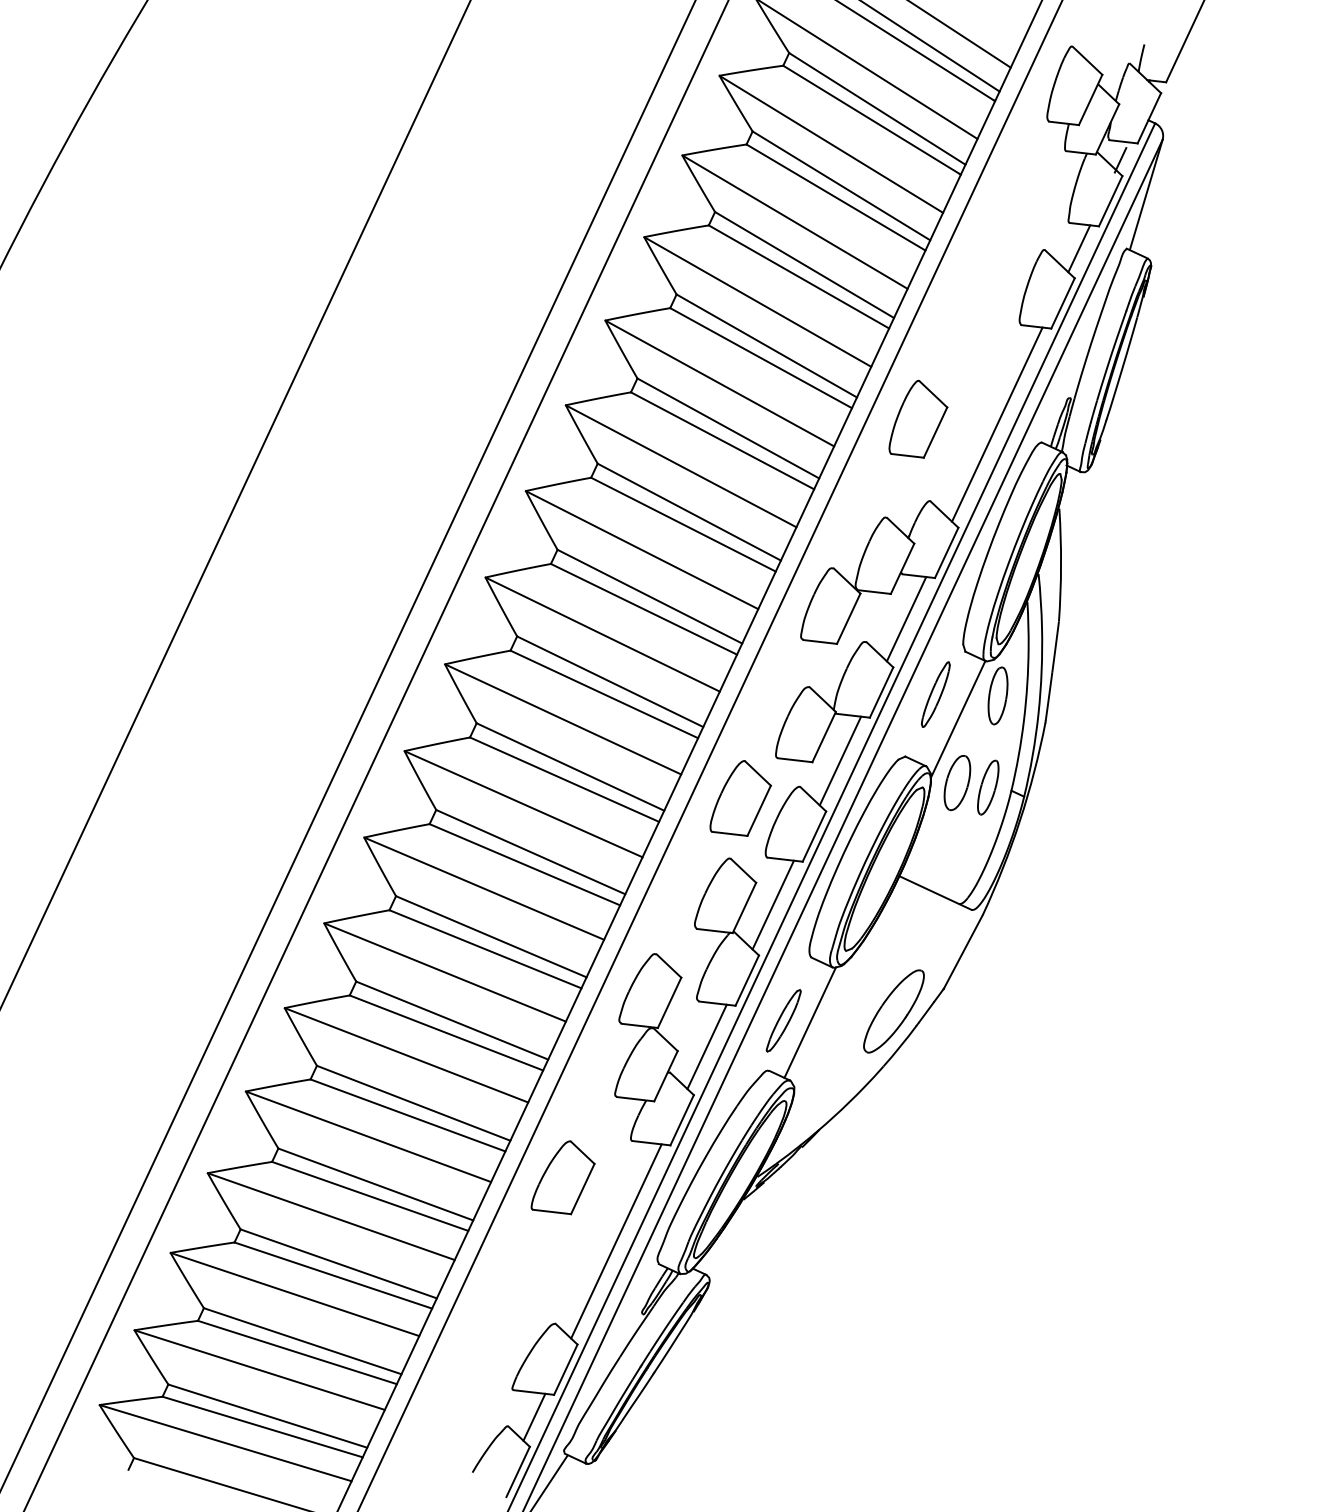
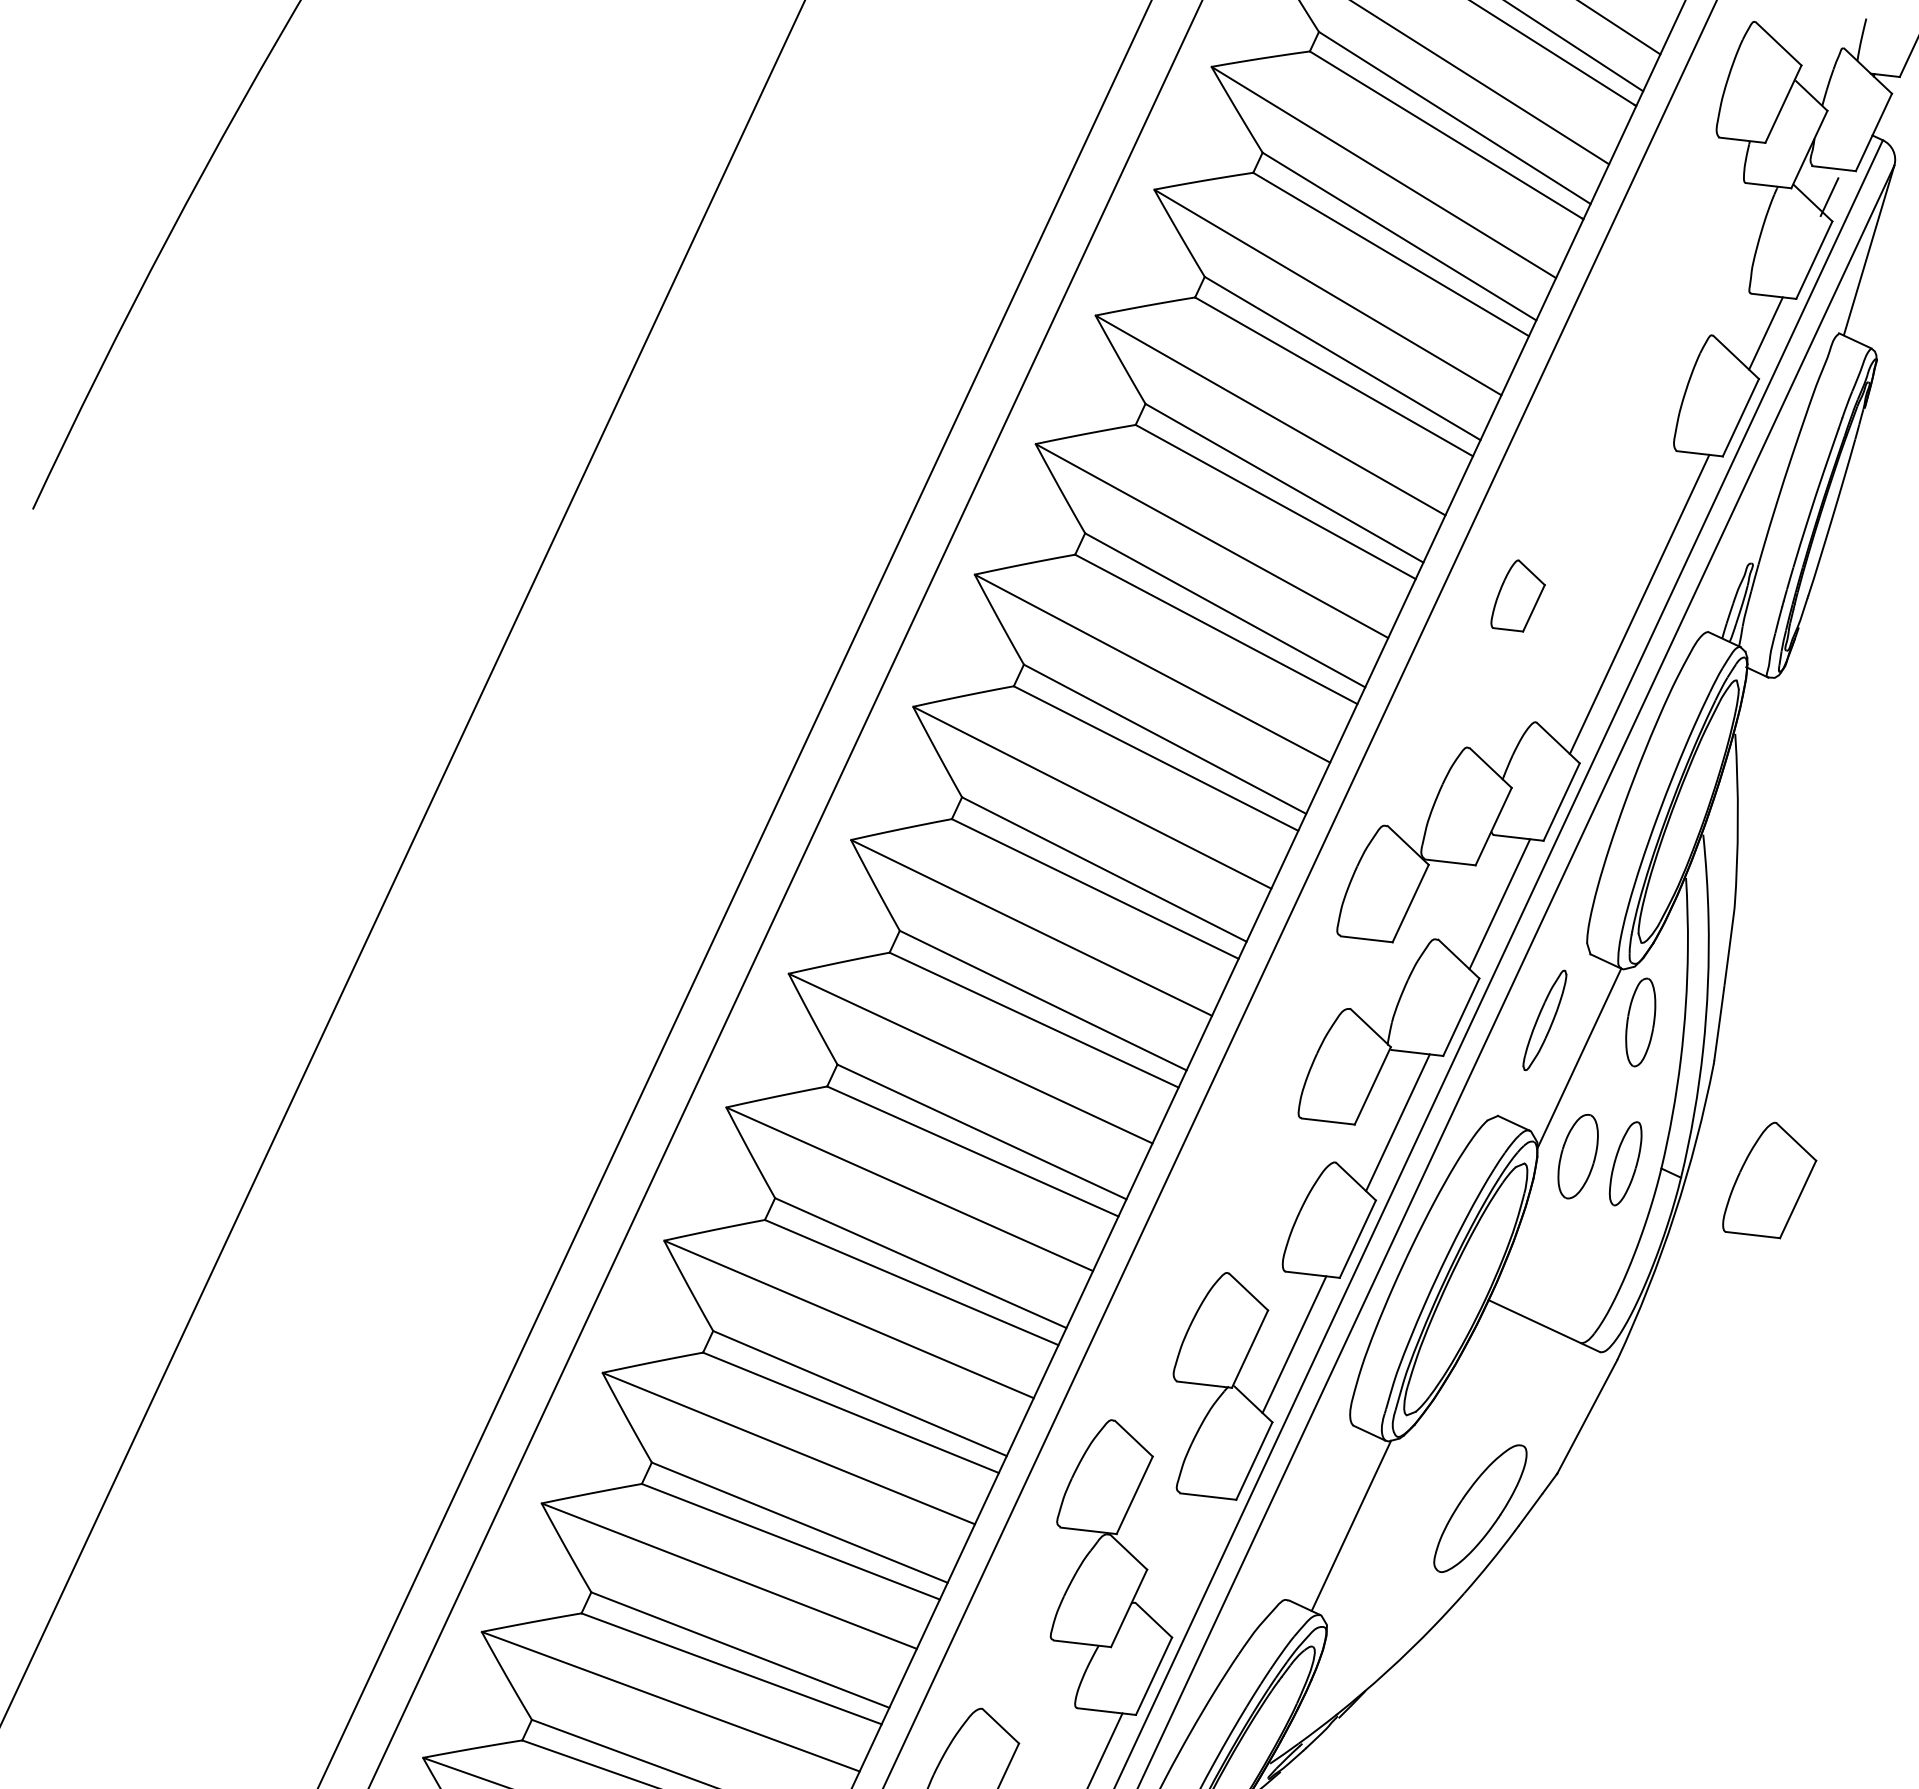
part: (918, 418) -> (1518, 594), size x0.6
part: (740, 798) -> (1769, 1180), moved
part: (783, 1020) -> (1310, 1522), removed
line: (706, 1046) -> (1191, 1562), removed

